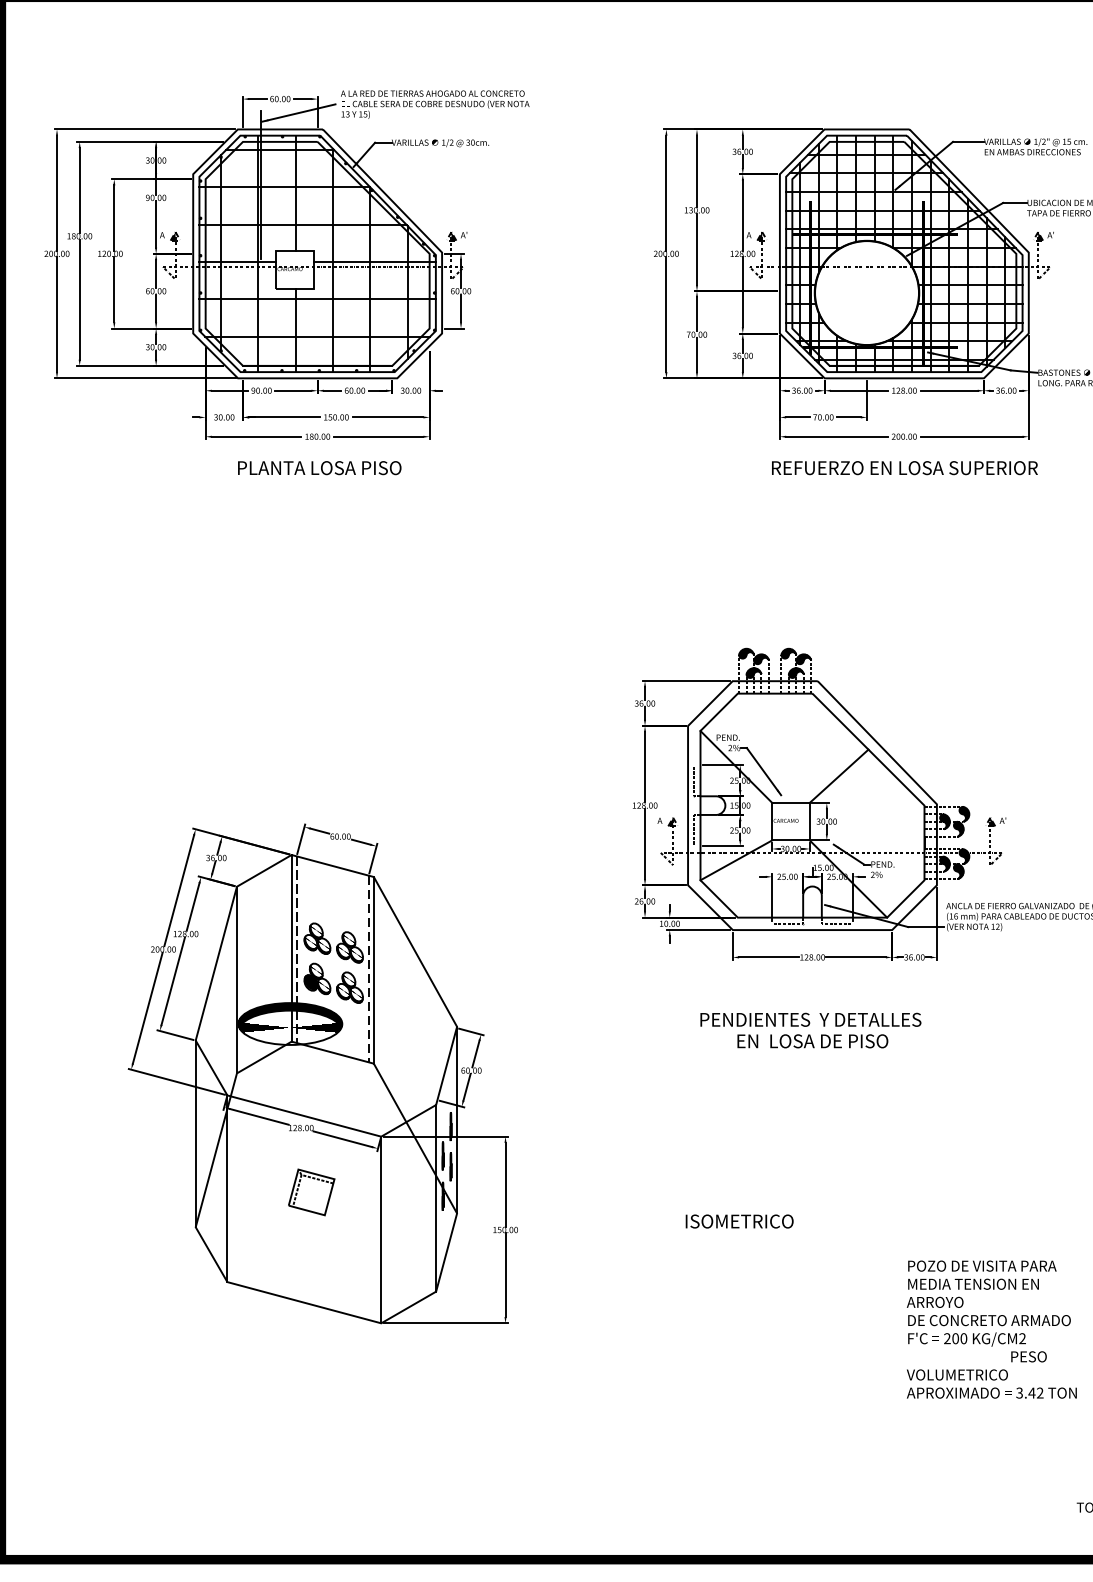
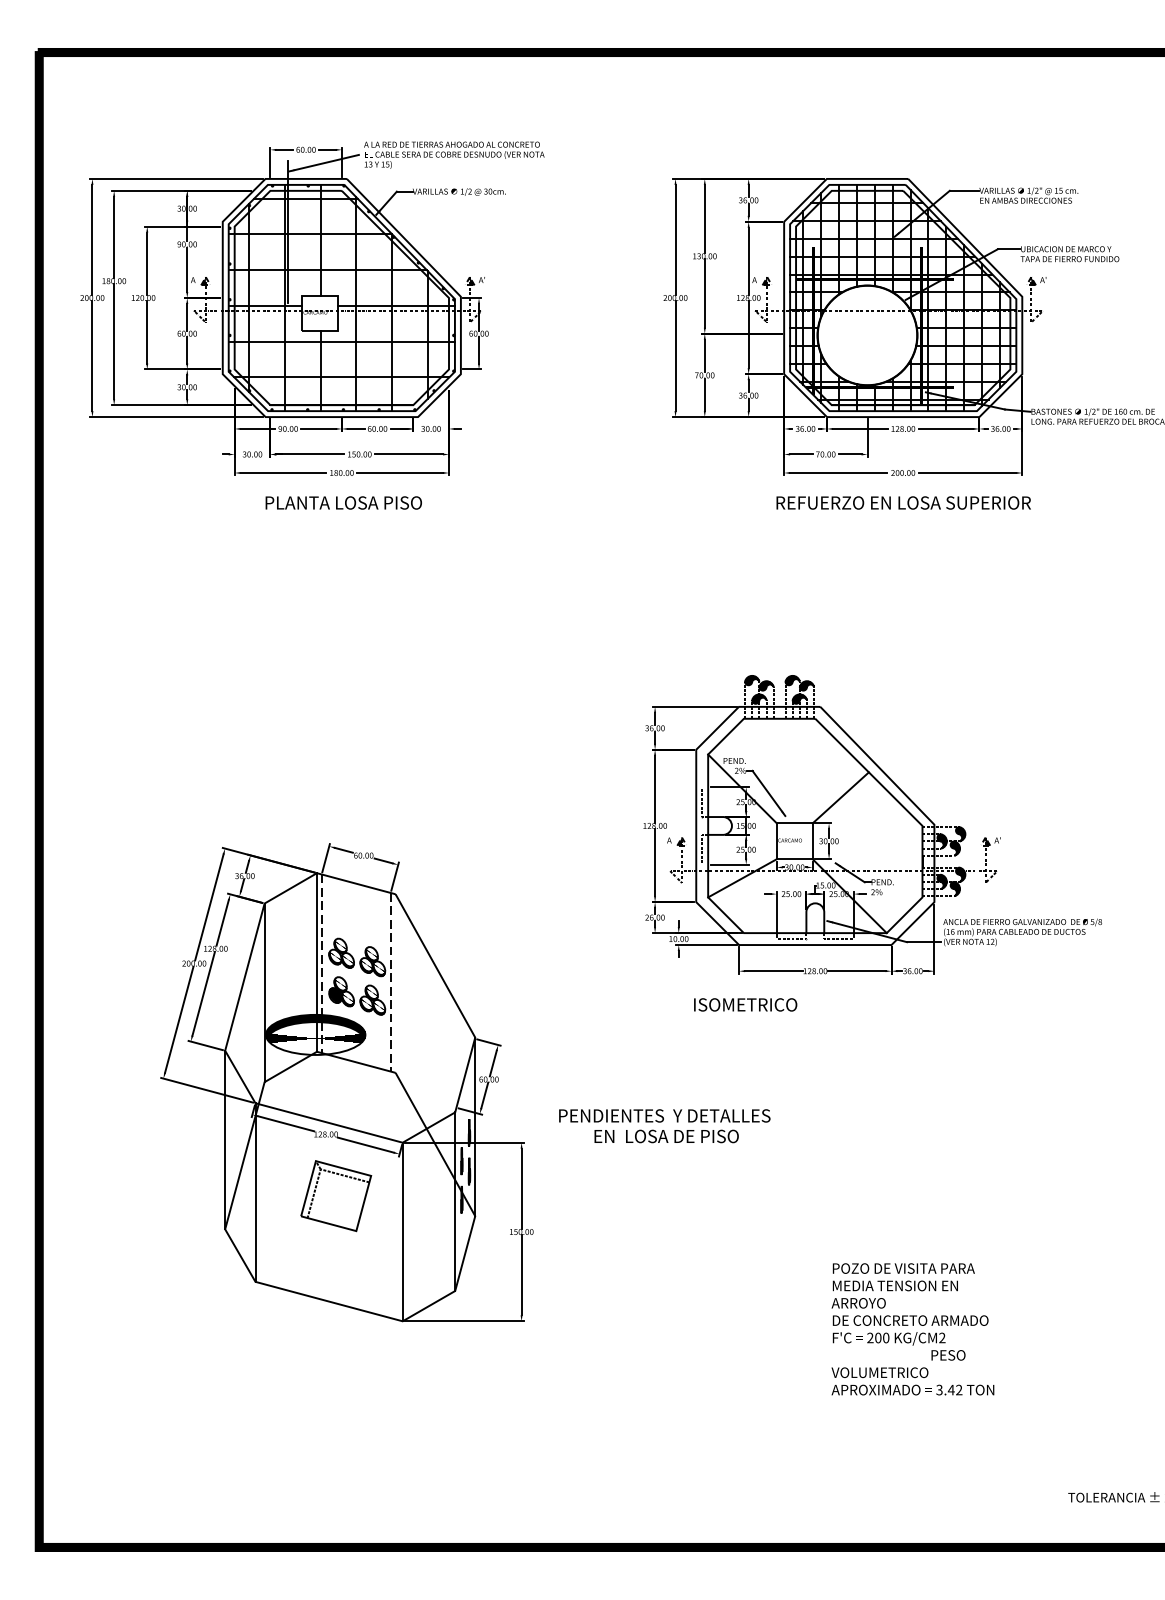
line: (373, 970) -> (395, 983), removed
text: (810, 1030) -> (664, 1126), moved
part: (311, 1191) -> (335, 1195), size x1.6
text: (739, 1221) -> (745, 1004), moved
text: (991, 1329) -> (912, 1329), moved

